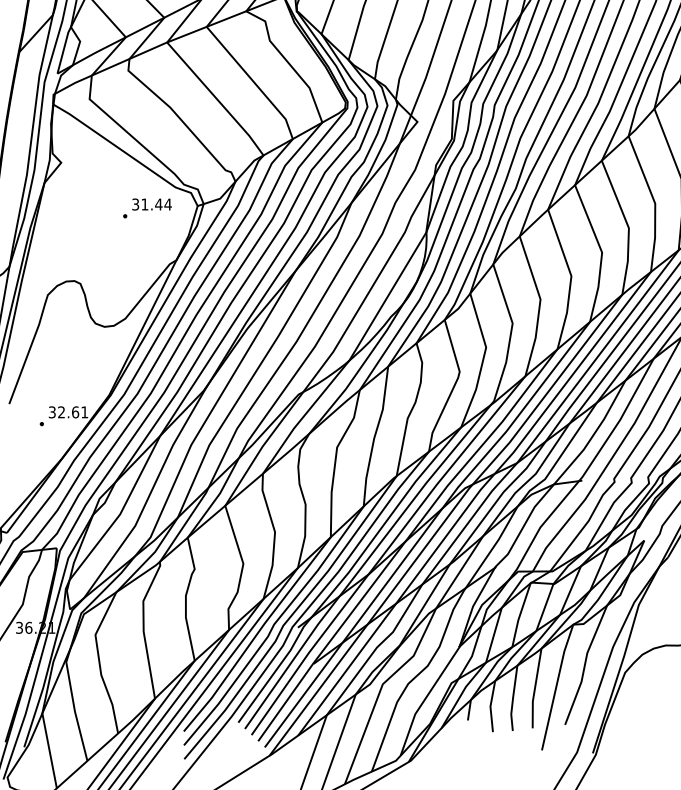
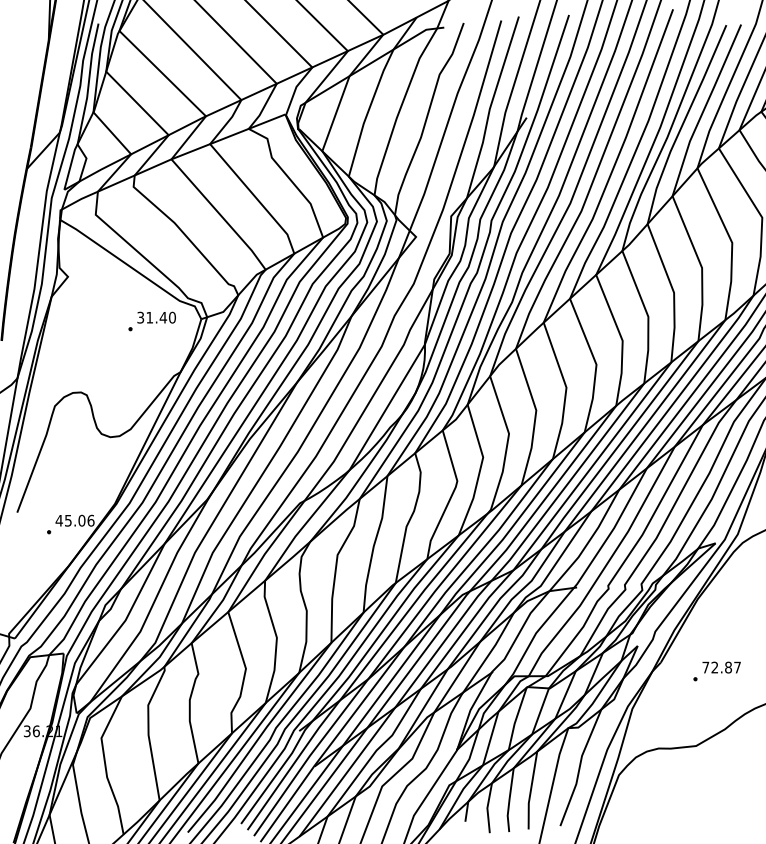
text: (168, 204) -> (172, 317), 31.44 -> 31.40
text: (67, 412) -> (74, 520), 32.61 -> 45.06

